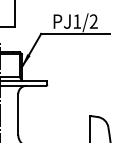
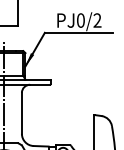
text: (76, 21) -> (80, 20), PJ1/2 -> PJ0/2

